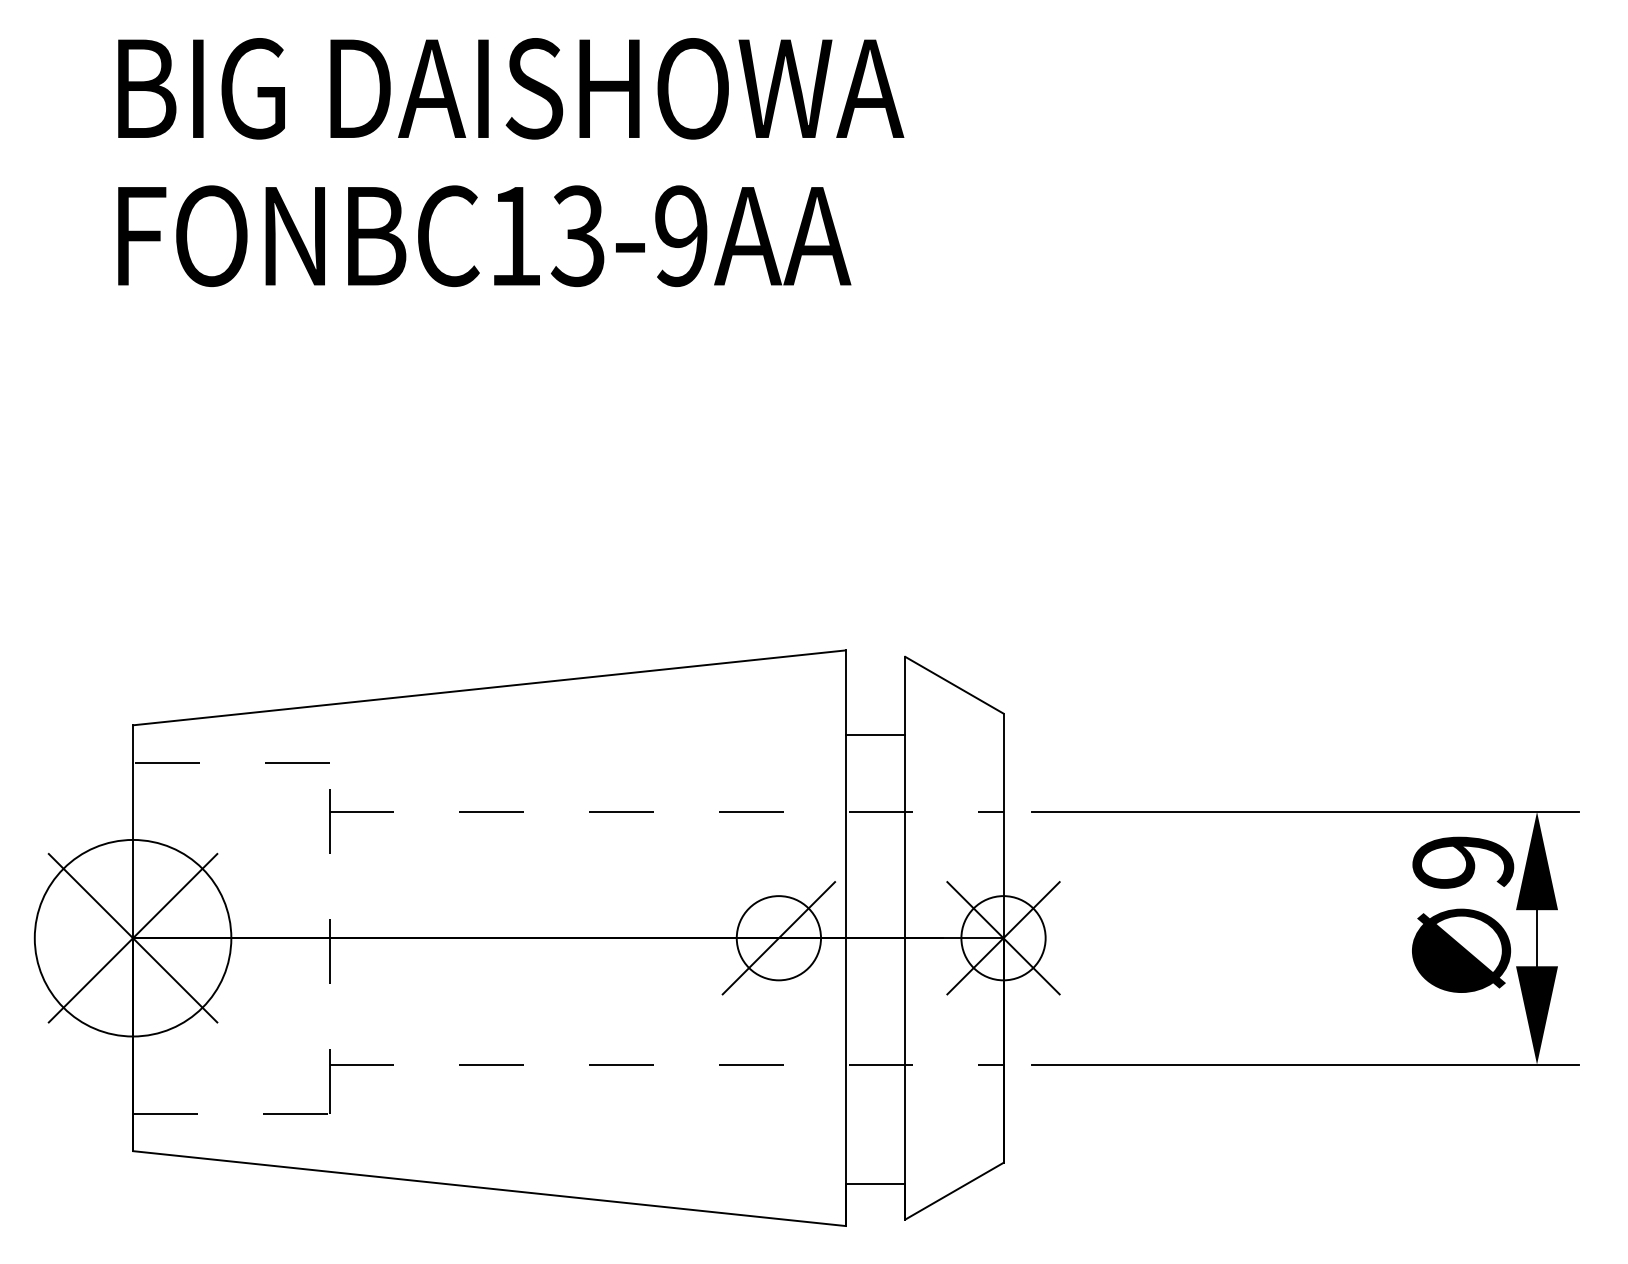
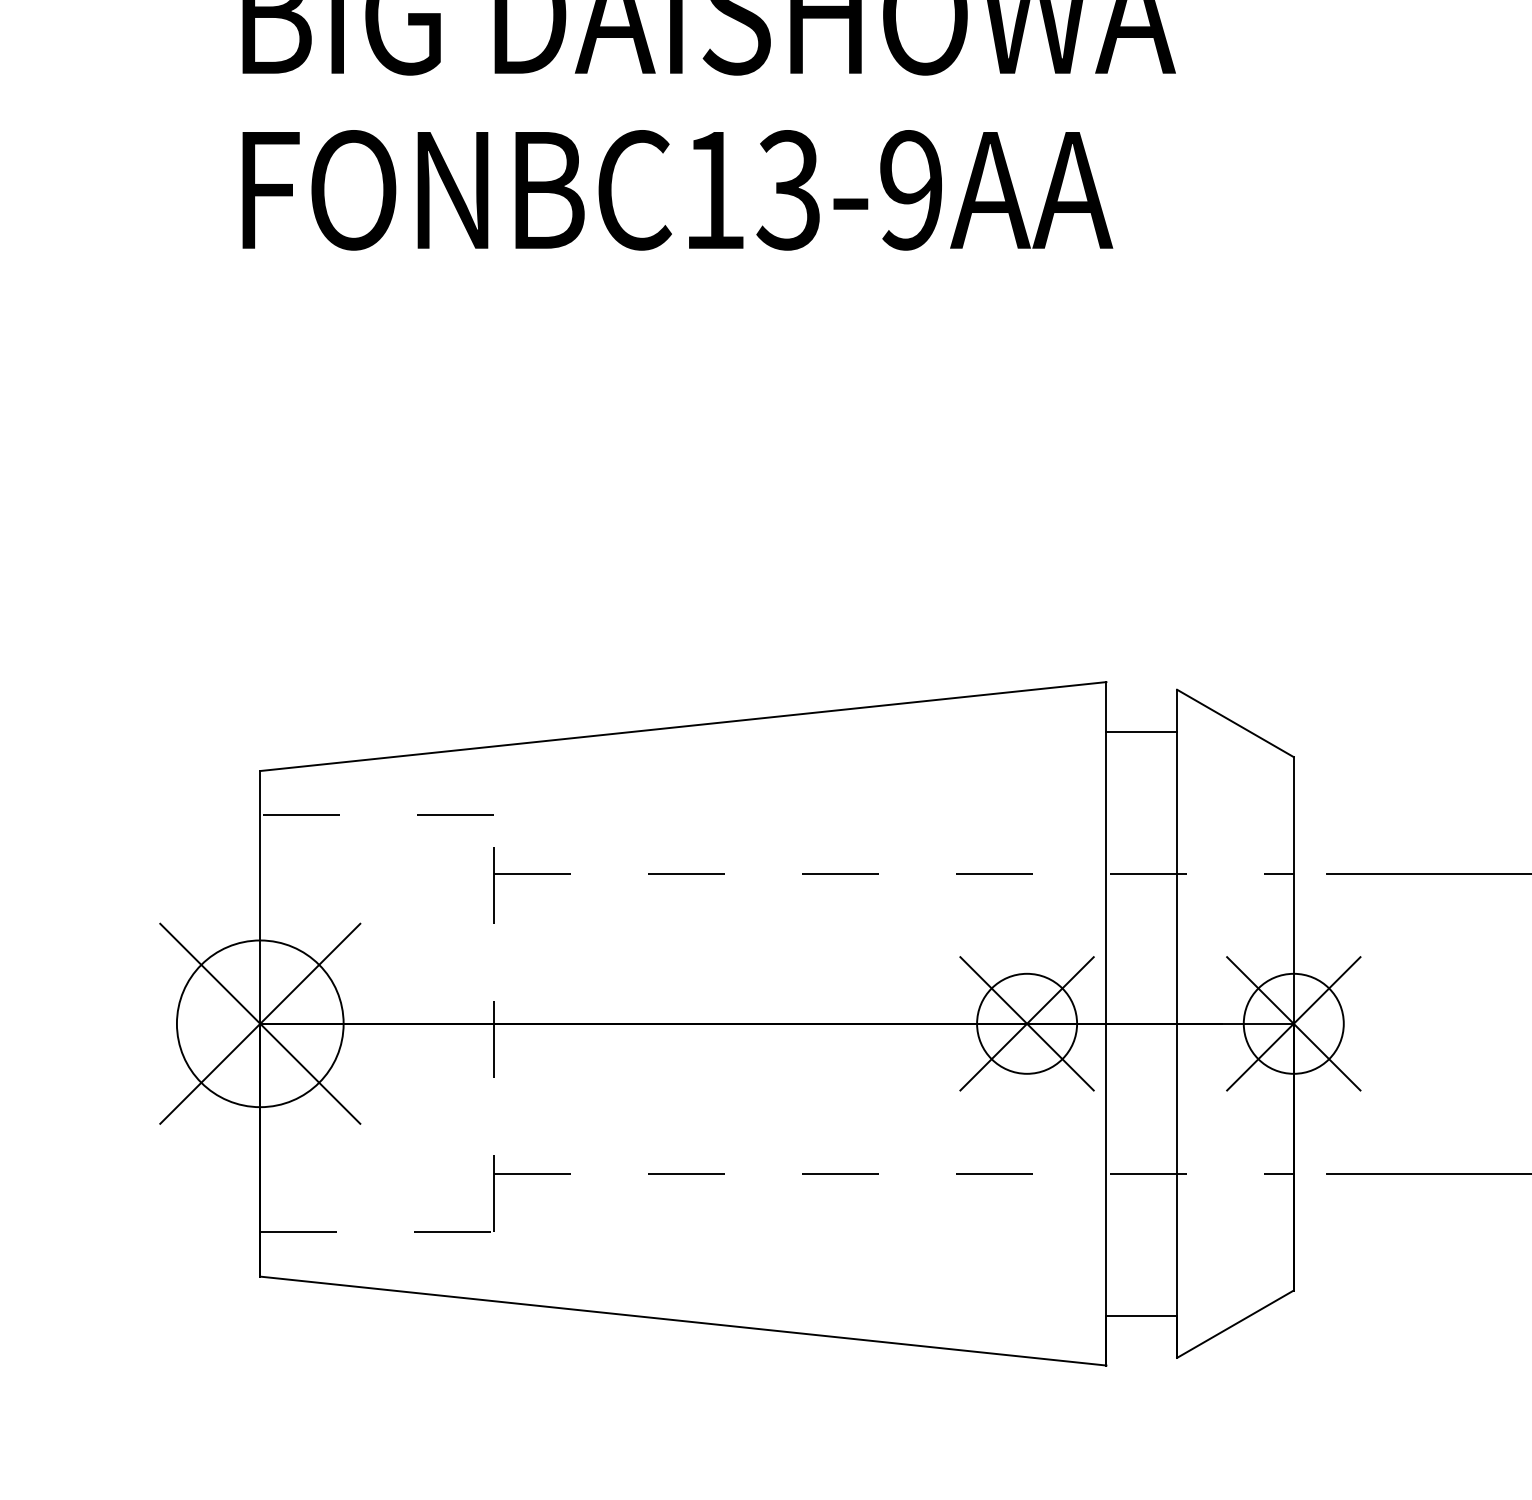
line: (875, 734) -> (1141, 732), moved
circle: (132, 938) -> (259, 1024), size x0.71
line: (778, 938) -> (1026, 1024), added

